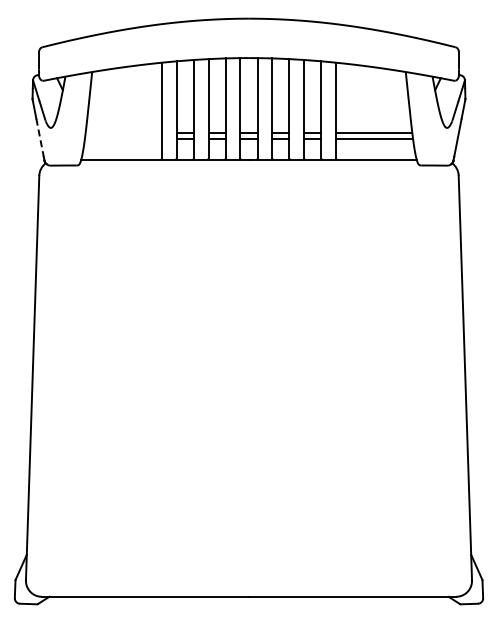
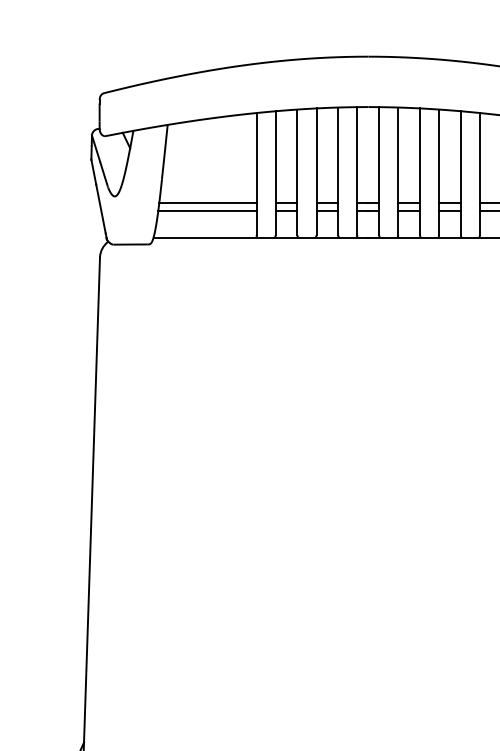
line: (123, 132) -> (207, 202), added
line: (40, 138) -> (101, 209), dashed -> solid
line: (122, 139) -> (206, 211), added

